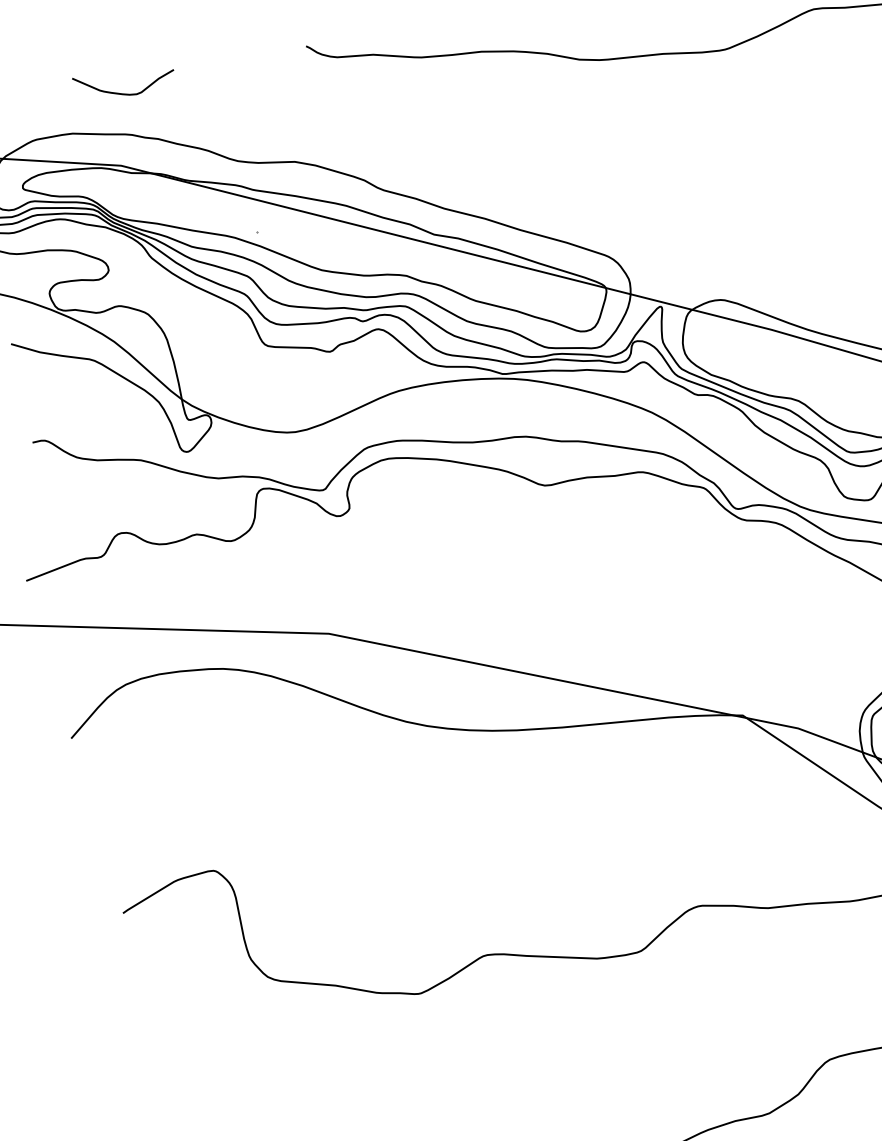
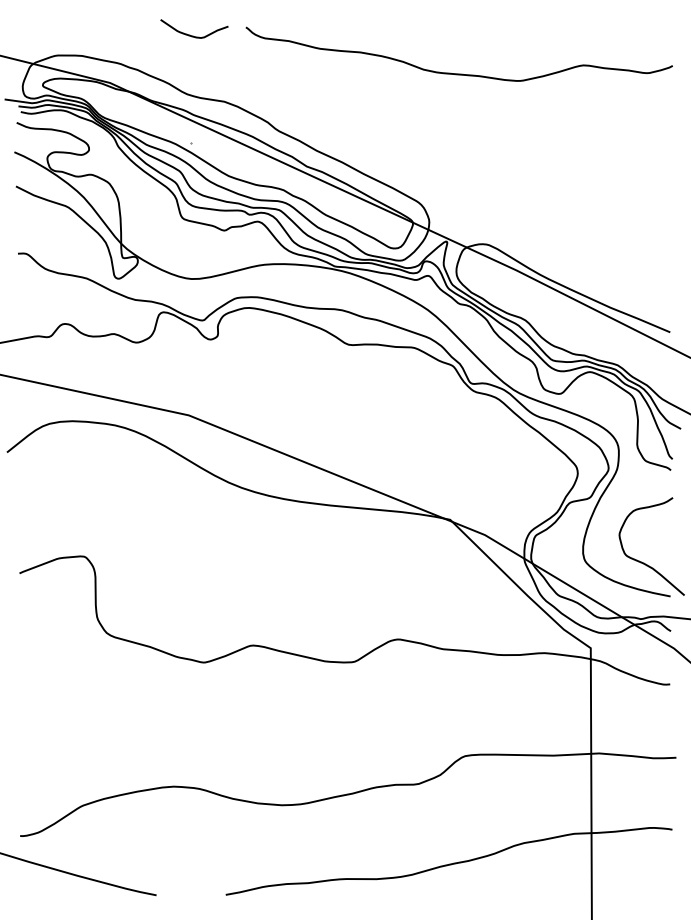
curve: (124, 92) -> (193, 35), moved

